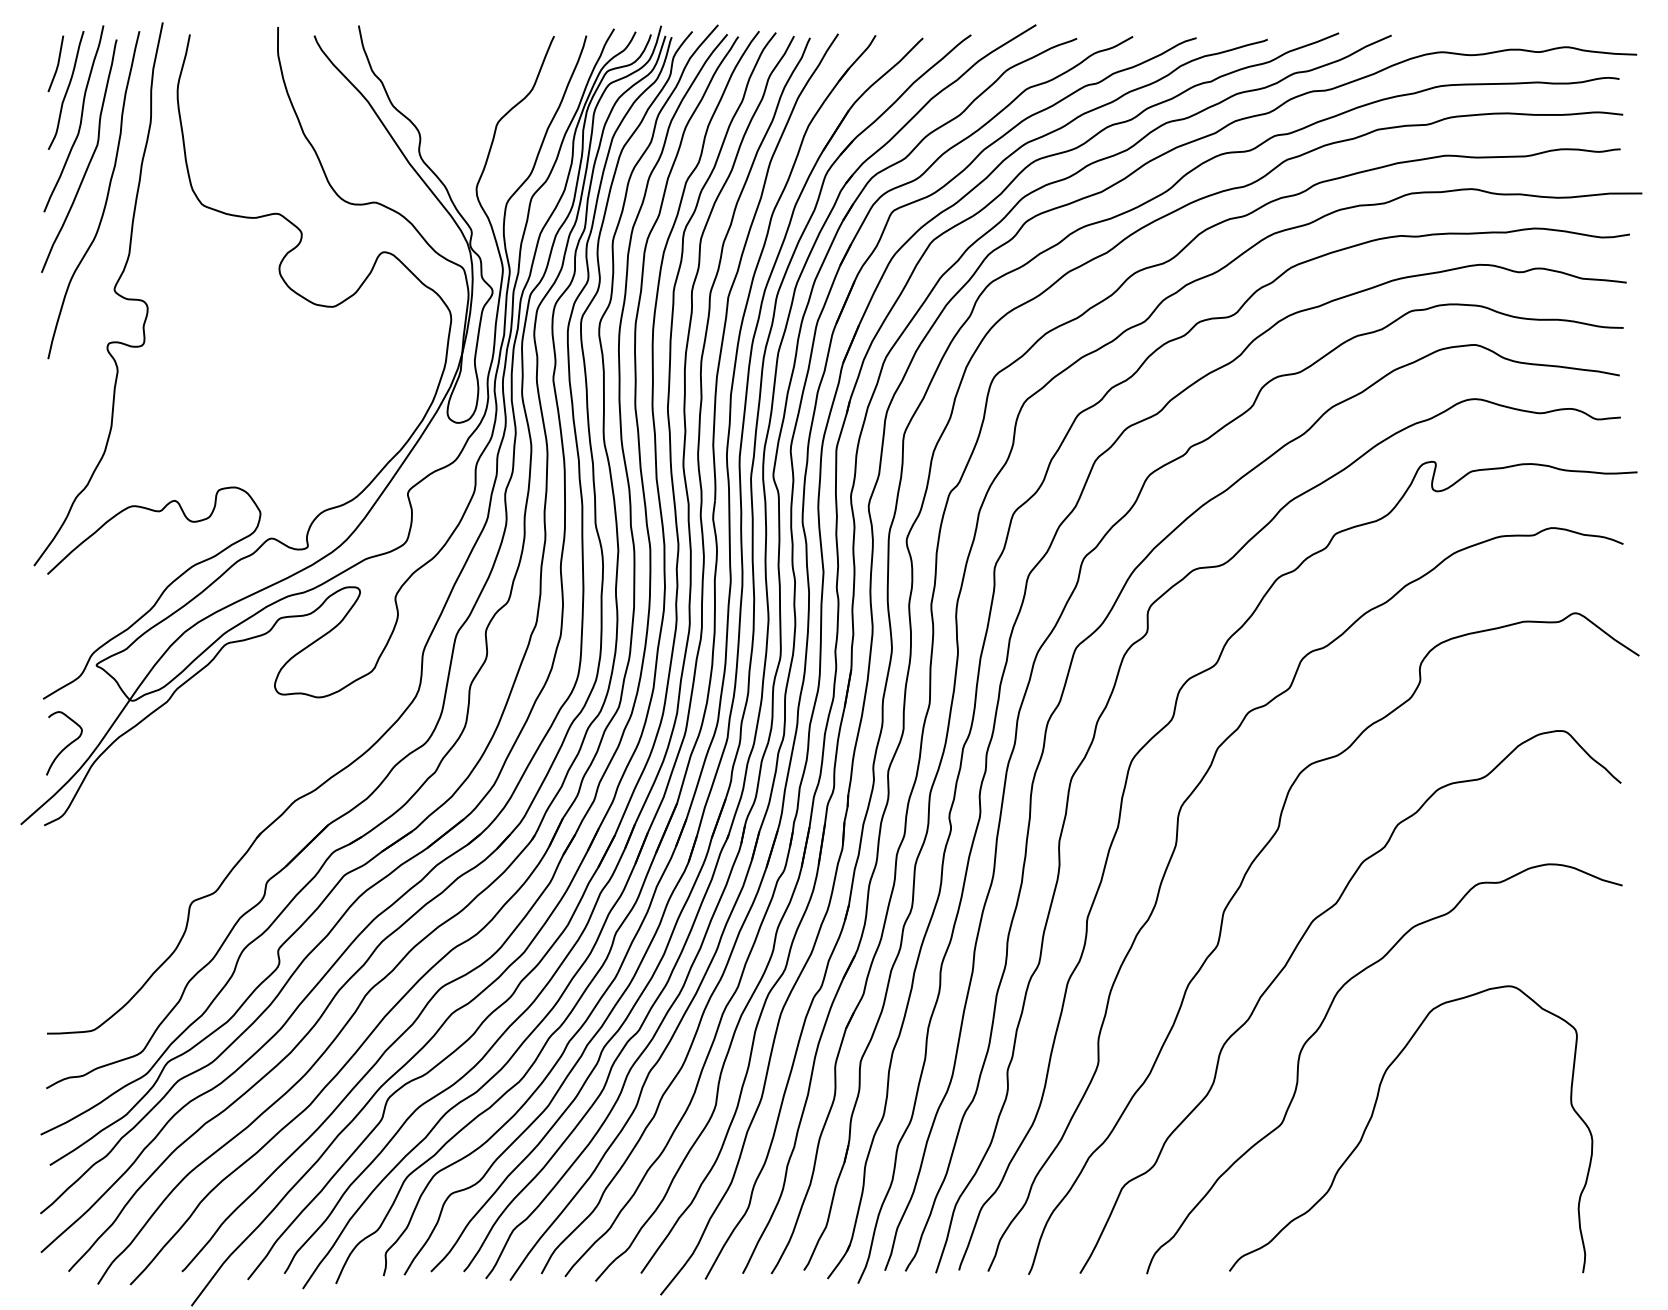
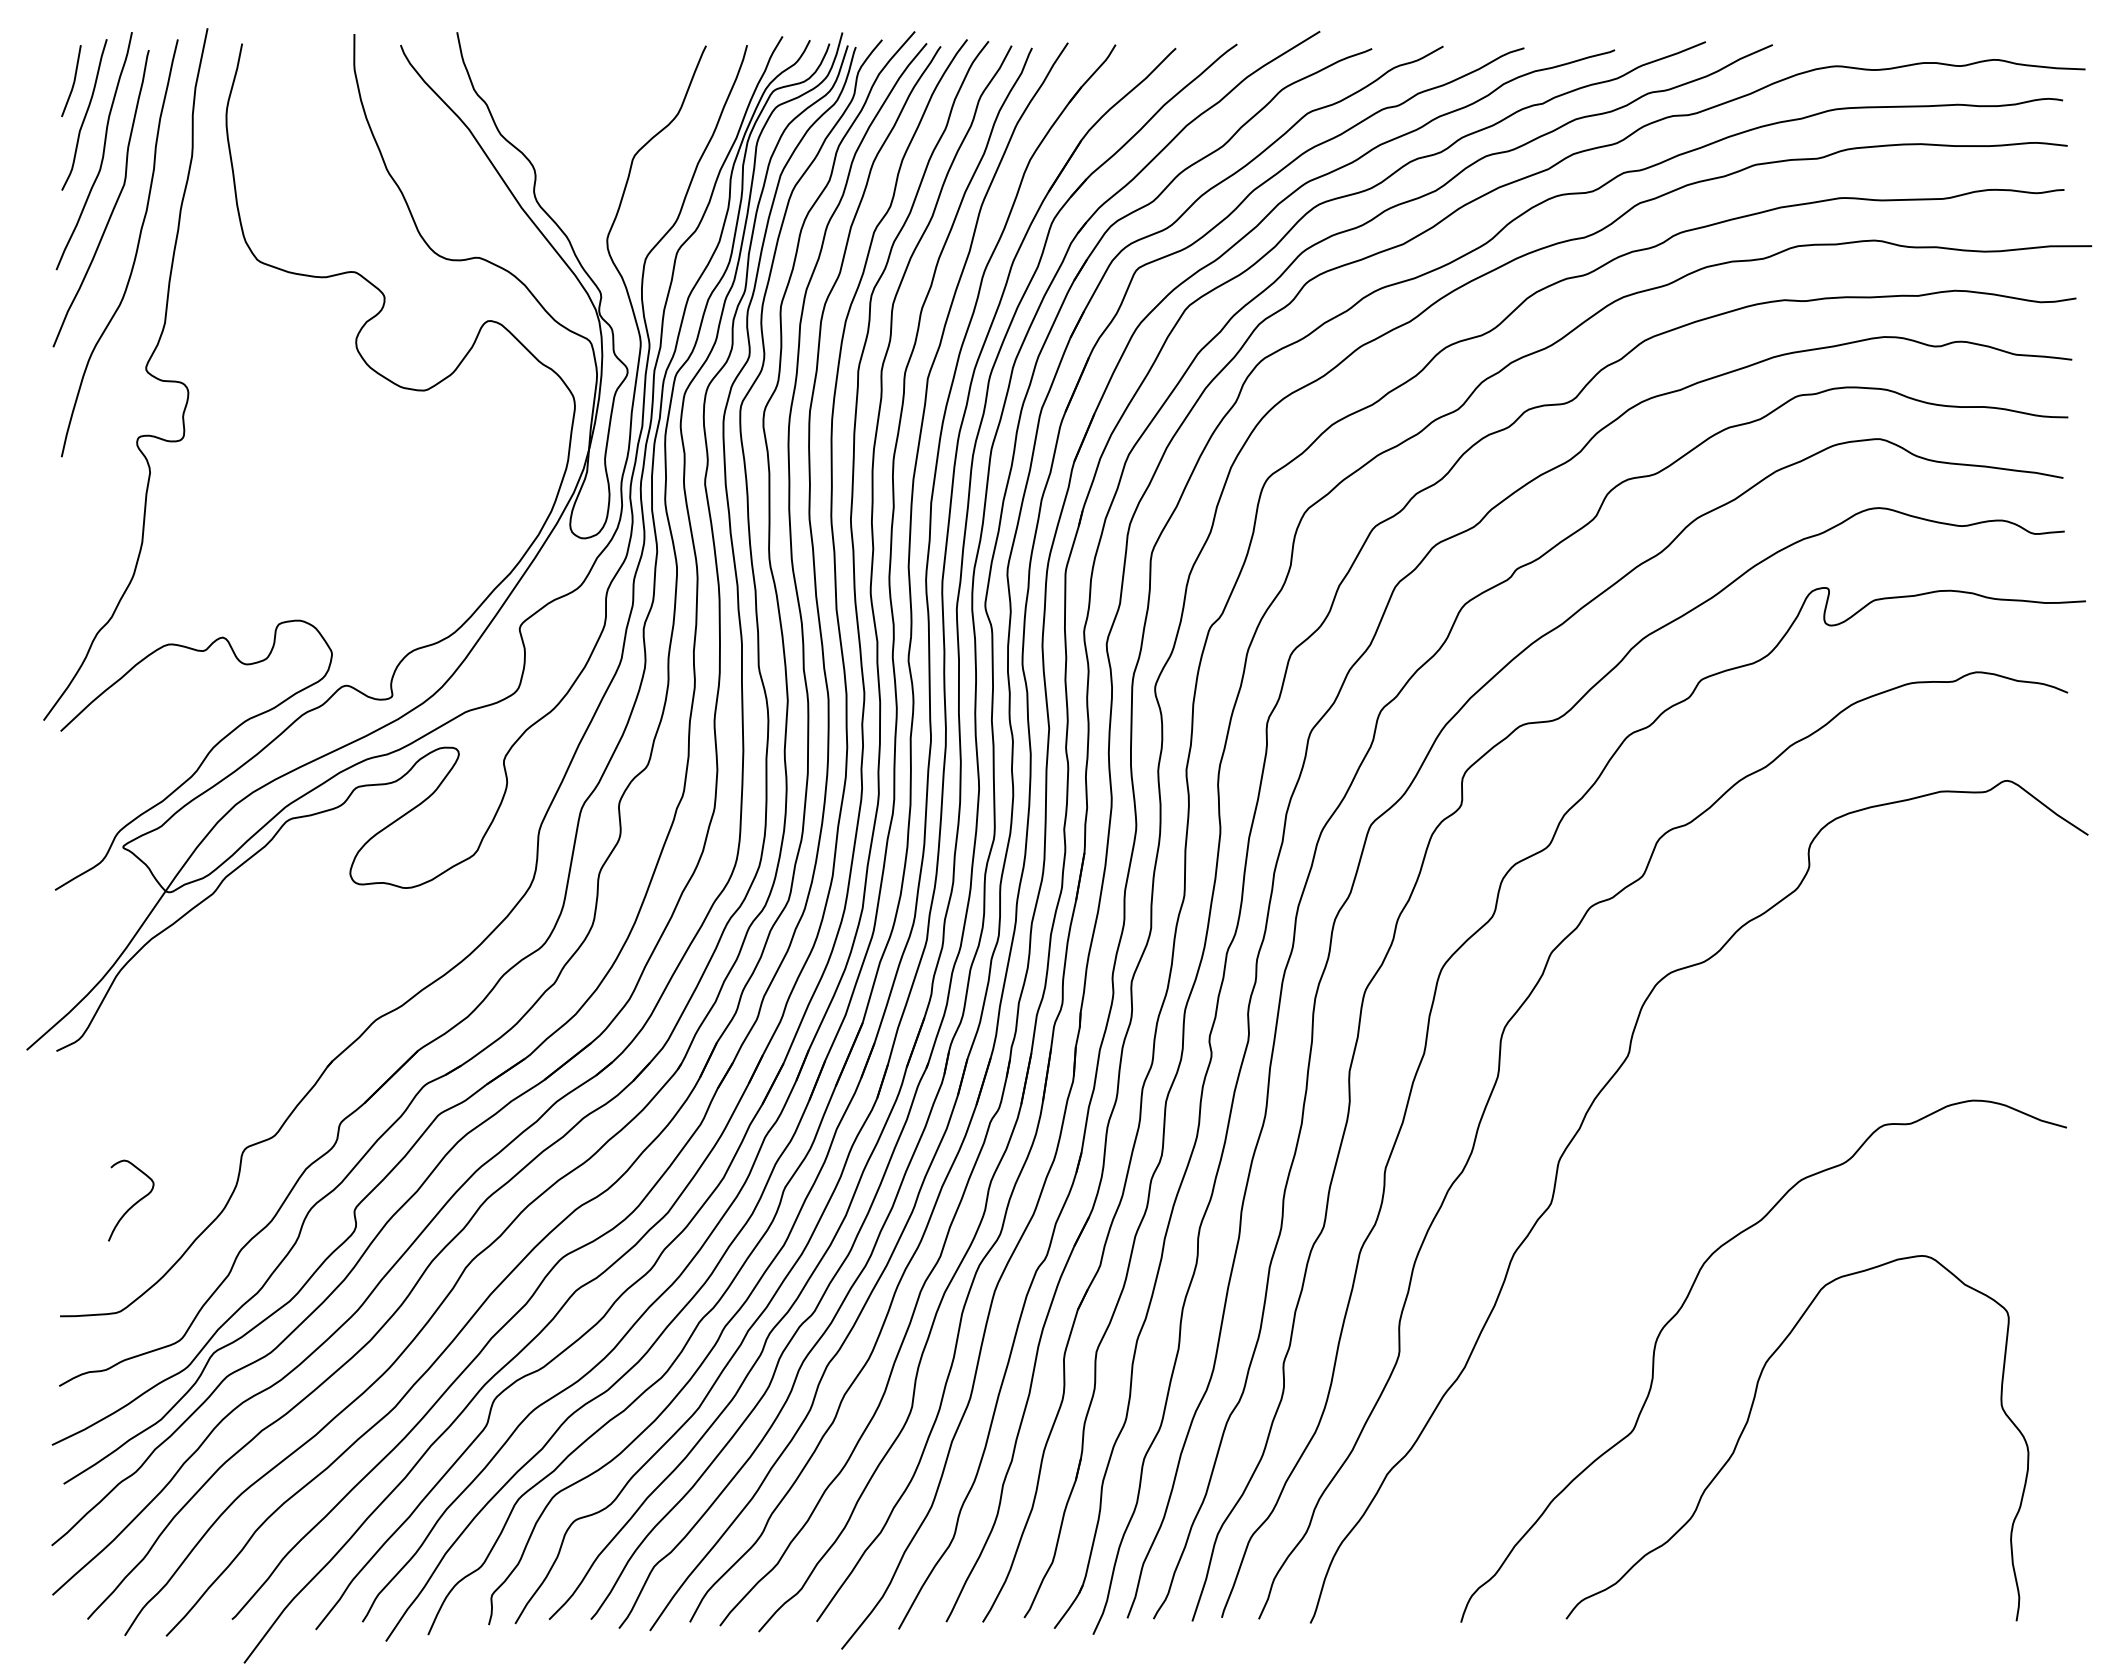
curve: (66, 745) -> (134, 1203), moved
curve: (1286, 966) -> (1638, 1230), removed

